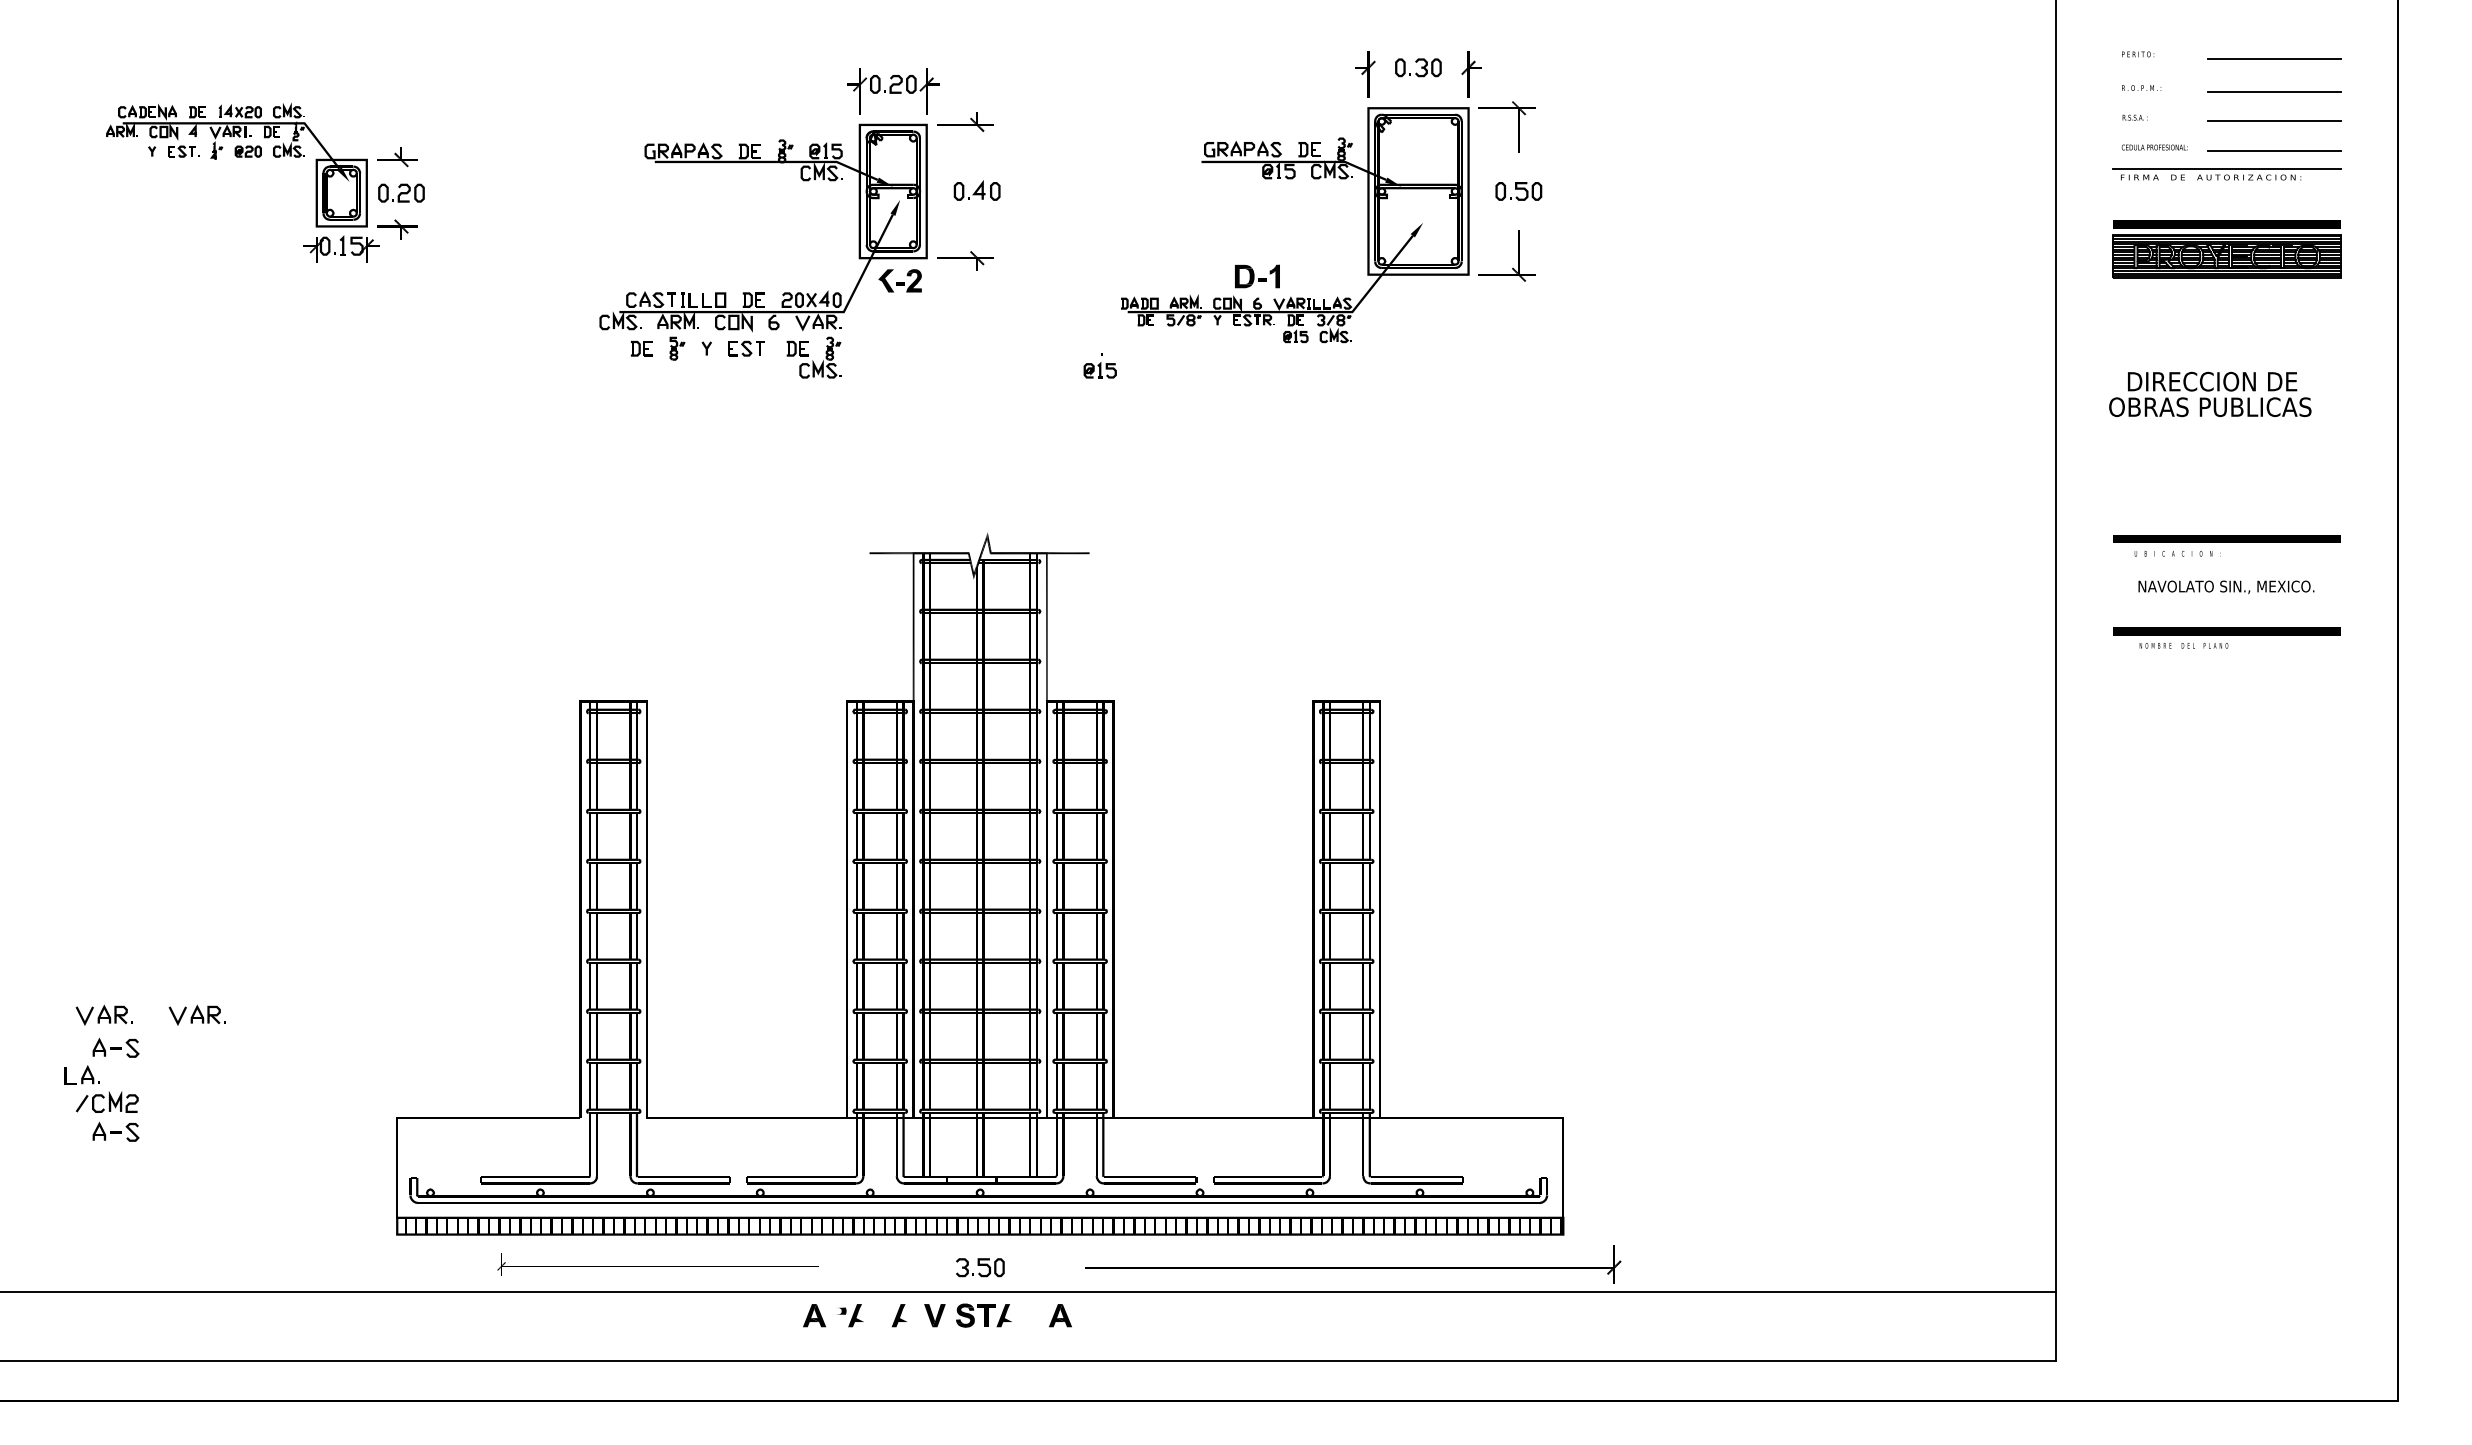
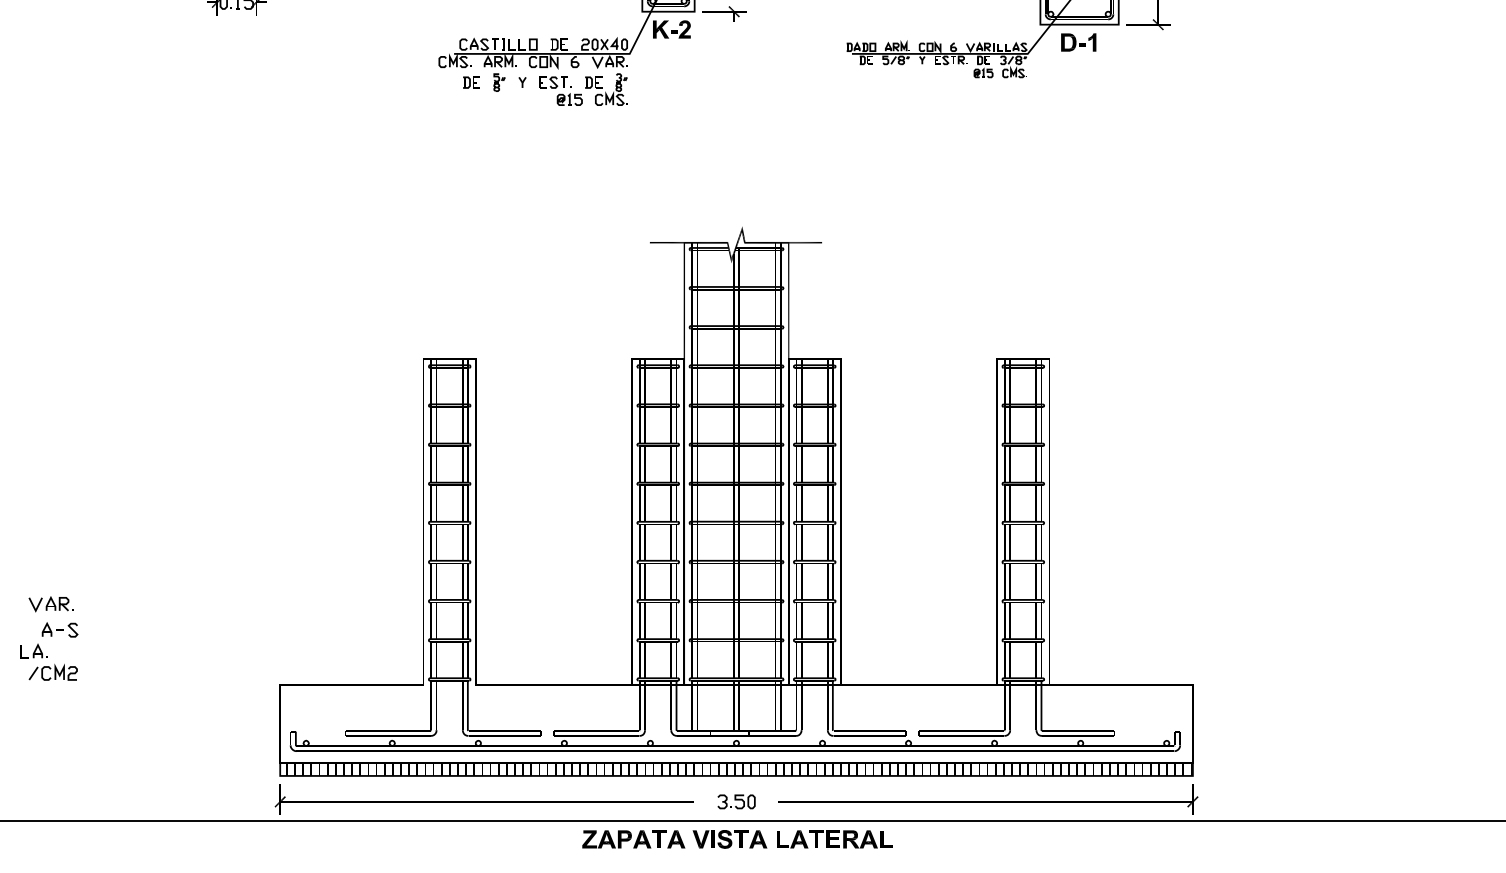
part: (1257, 276) -> (1078, 42), moved
fill: (877, 280) -> (656, 29), added
part: (1099, 365) -> (569, 95), moved
part: (196, 1014) -> (123, 603), removed
part: (115, 1131) -> (59, 695), removed
part: (657, 1264) -> (483, 799), size x1.67
part: (1353, 1264) -> (988, 799), moved
fill: (792, 1315) -> (589, 839), added
fill: (836, 1315) -> (624, 839), added
fill: (863, 1315) -> (645, 839), added
fill: (881, 1315) -> (659, 839), added
fill: (907, 1315) -> (679, 839), added
fill: (950, 1315) -> (713, 839), added
fill: (1011, 1315) -> (760, 839), added
fill: (1039, 1315) -> (782, 839), added
part: (1126, 1315) -> (851, 839), added

